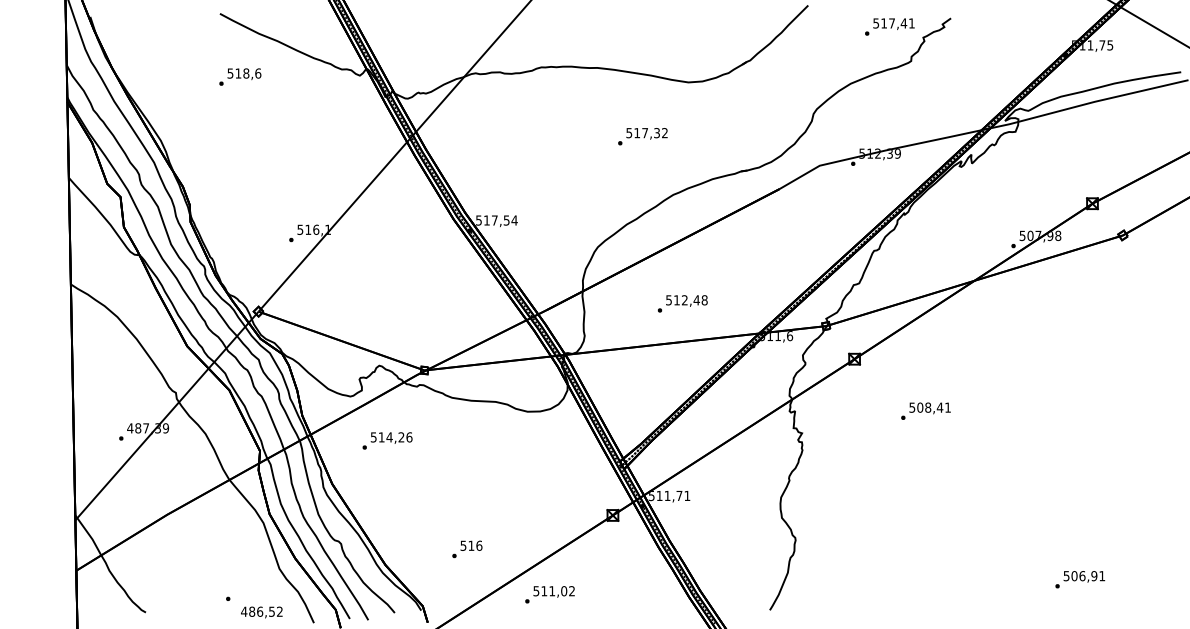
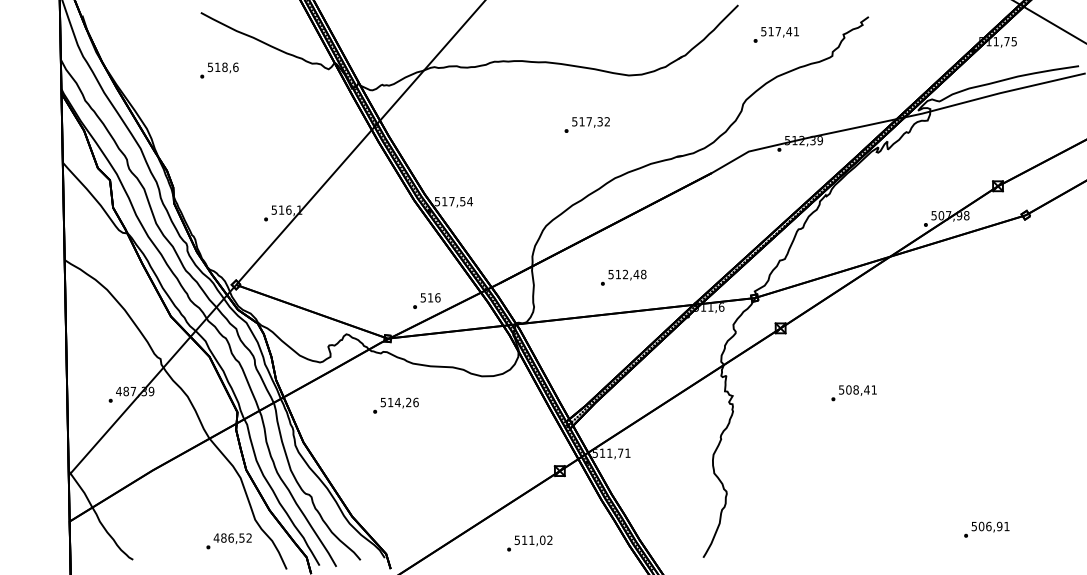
text: (889, 26) -> (776, 34), moved
text: (925, 410) -> (853, 392), moved
text: (387, 440) -> (395, 405), moved
text: (467, 549) -> (427, 301), moved
text: (549, 594) -> (529, 543), moved
text: (261, 612) -> (232, 538), moved

